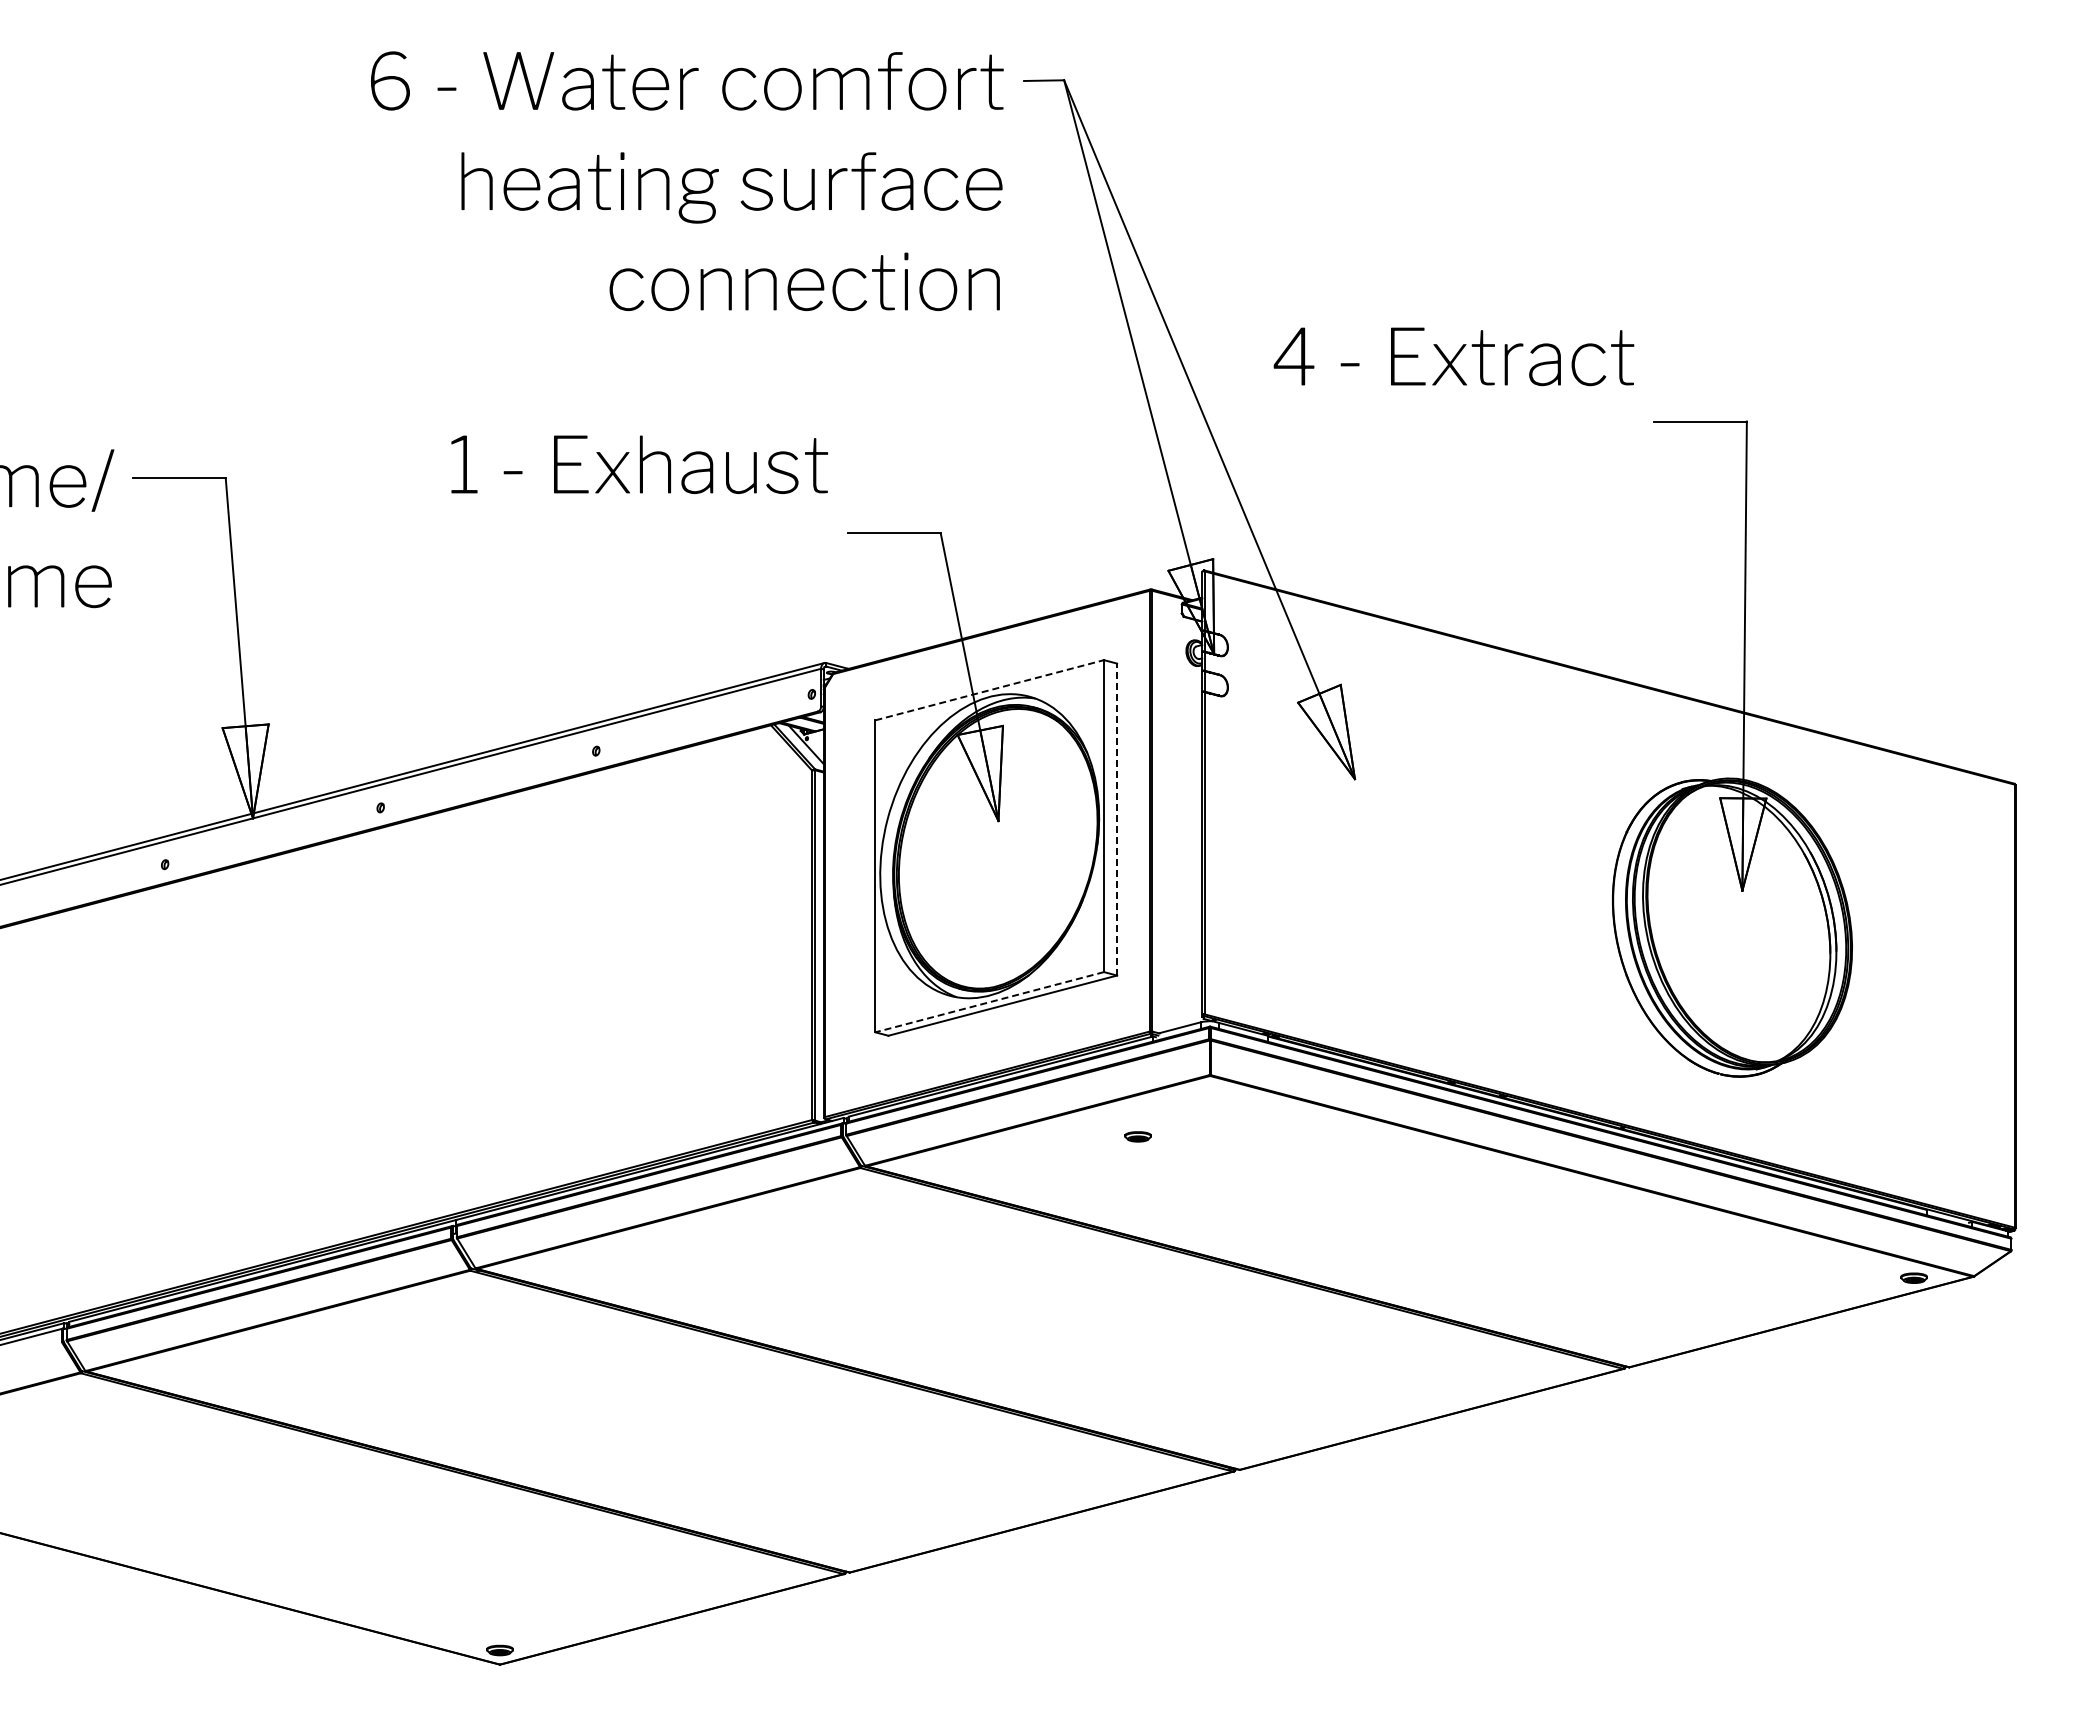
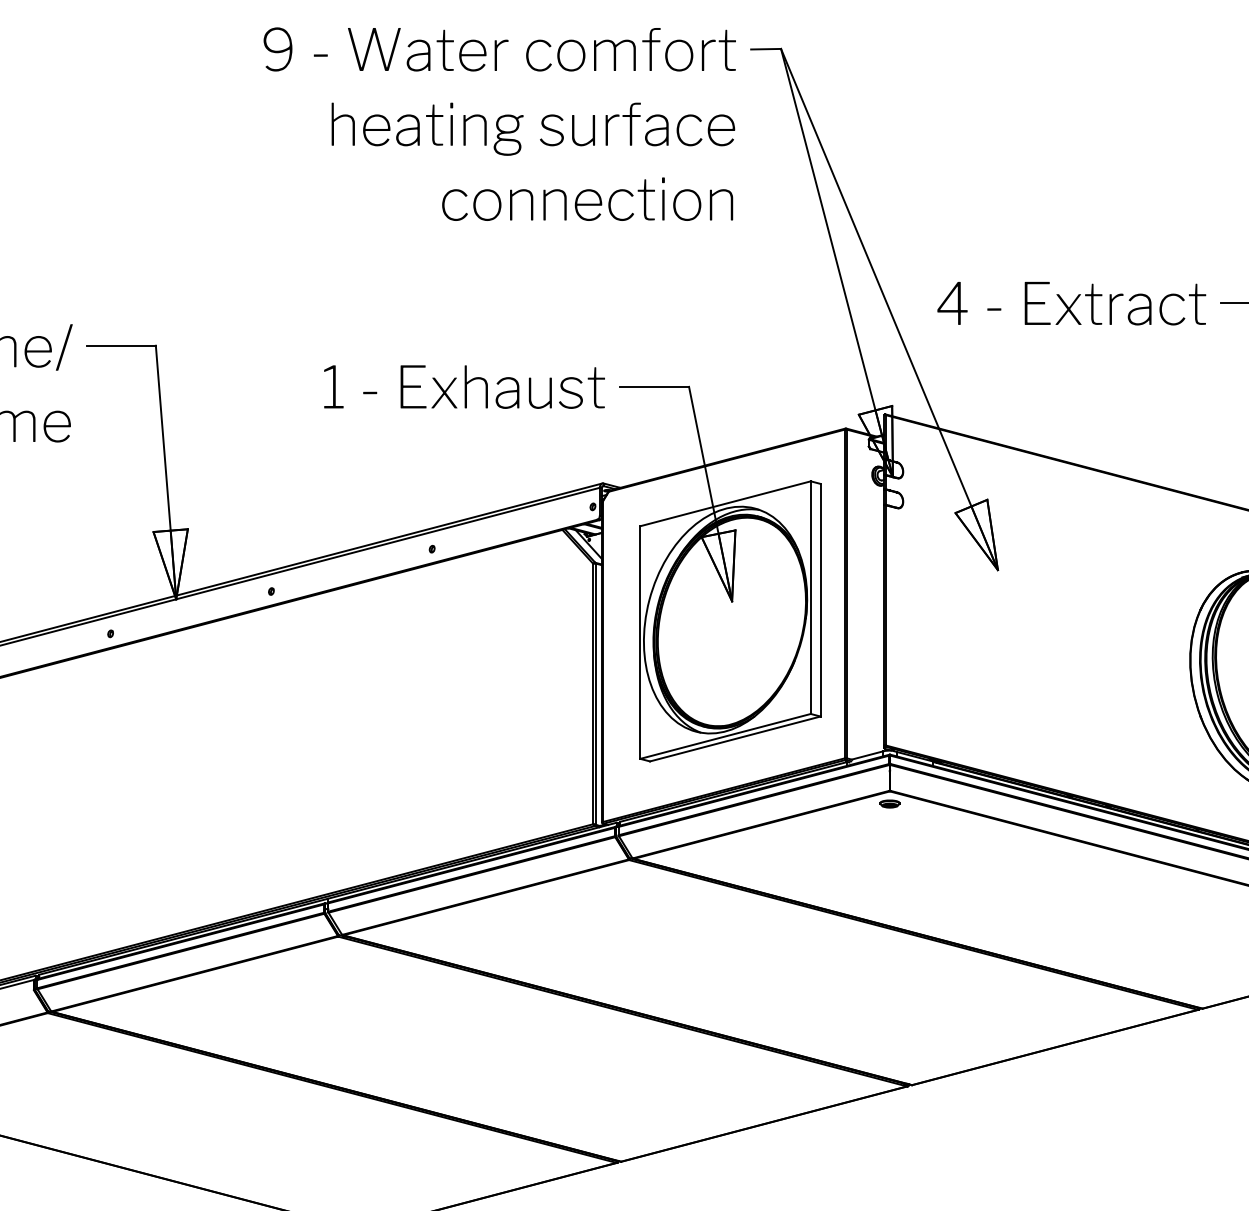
text: (389, 80) -> (277, 49), 6 -> 9
text: (1453, 356) -> (1071, 303), moved
text: (639, 464) -> (464, 386), moved
line: (990, 690) -> (726, 503), dashed -> solid
line: (1117, 819) -> (820, 600), dashed -> solid
line: (989, 1002) -> (725, 736), dashed -> solid
part: (1137, 1136) -> (889, 803), moved

